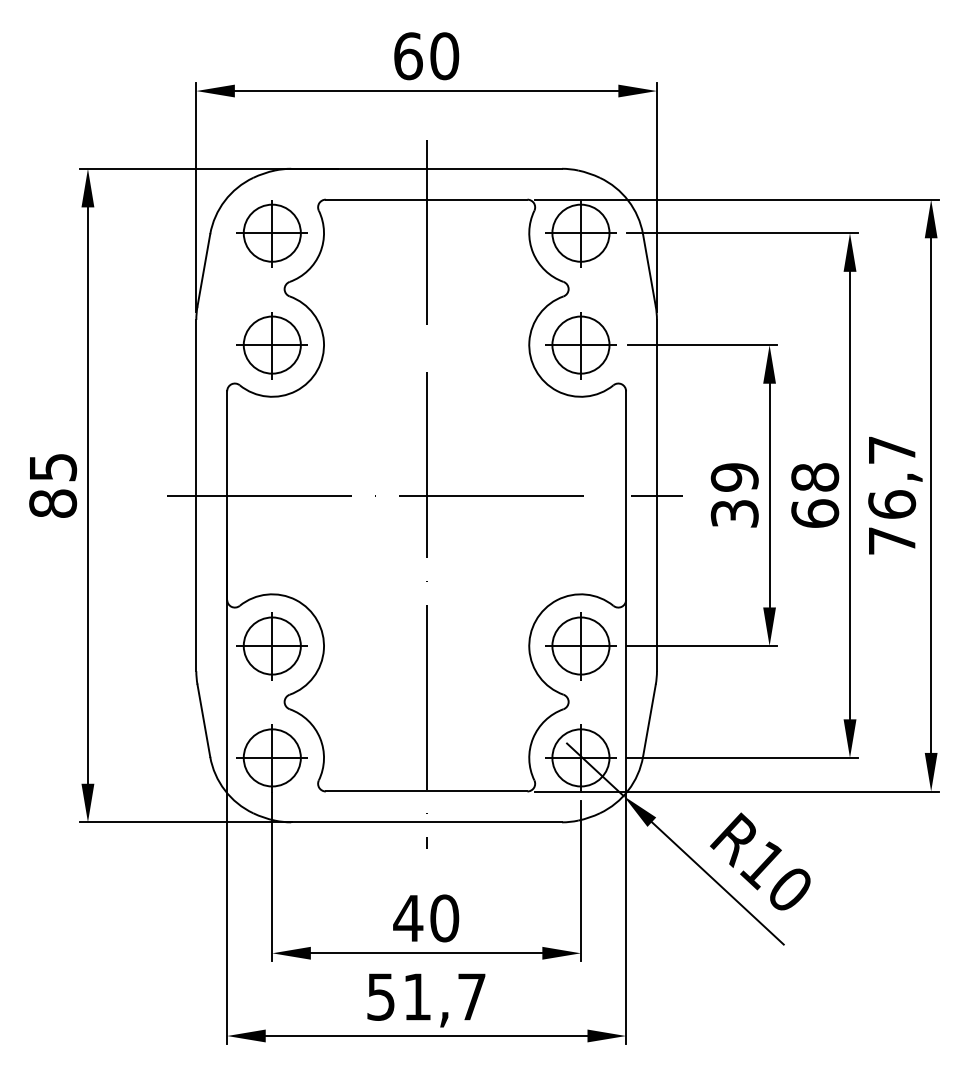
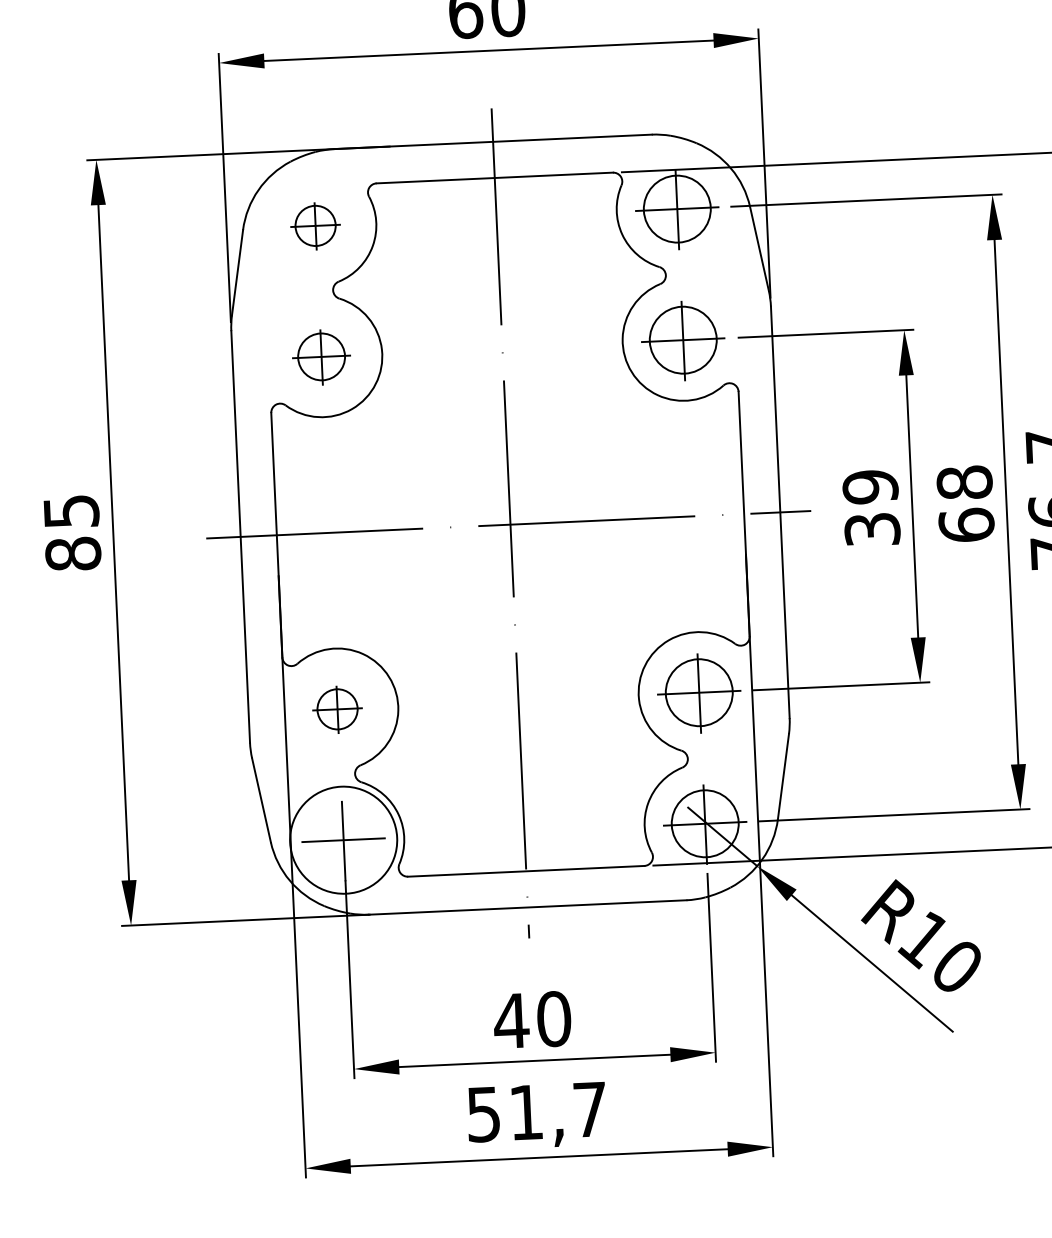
part: (271, 233) -> (314, 225), size x0.6
part: (271, 345) -> (320, 357), size x0.7
part: (271, 646) -> (336, 709), size x0.6
circle: (271, 757) -> (342, 839), size x1.6

